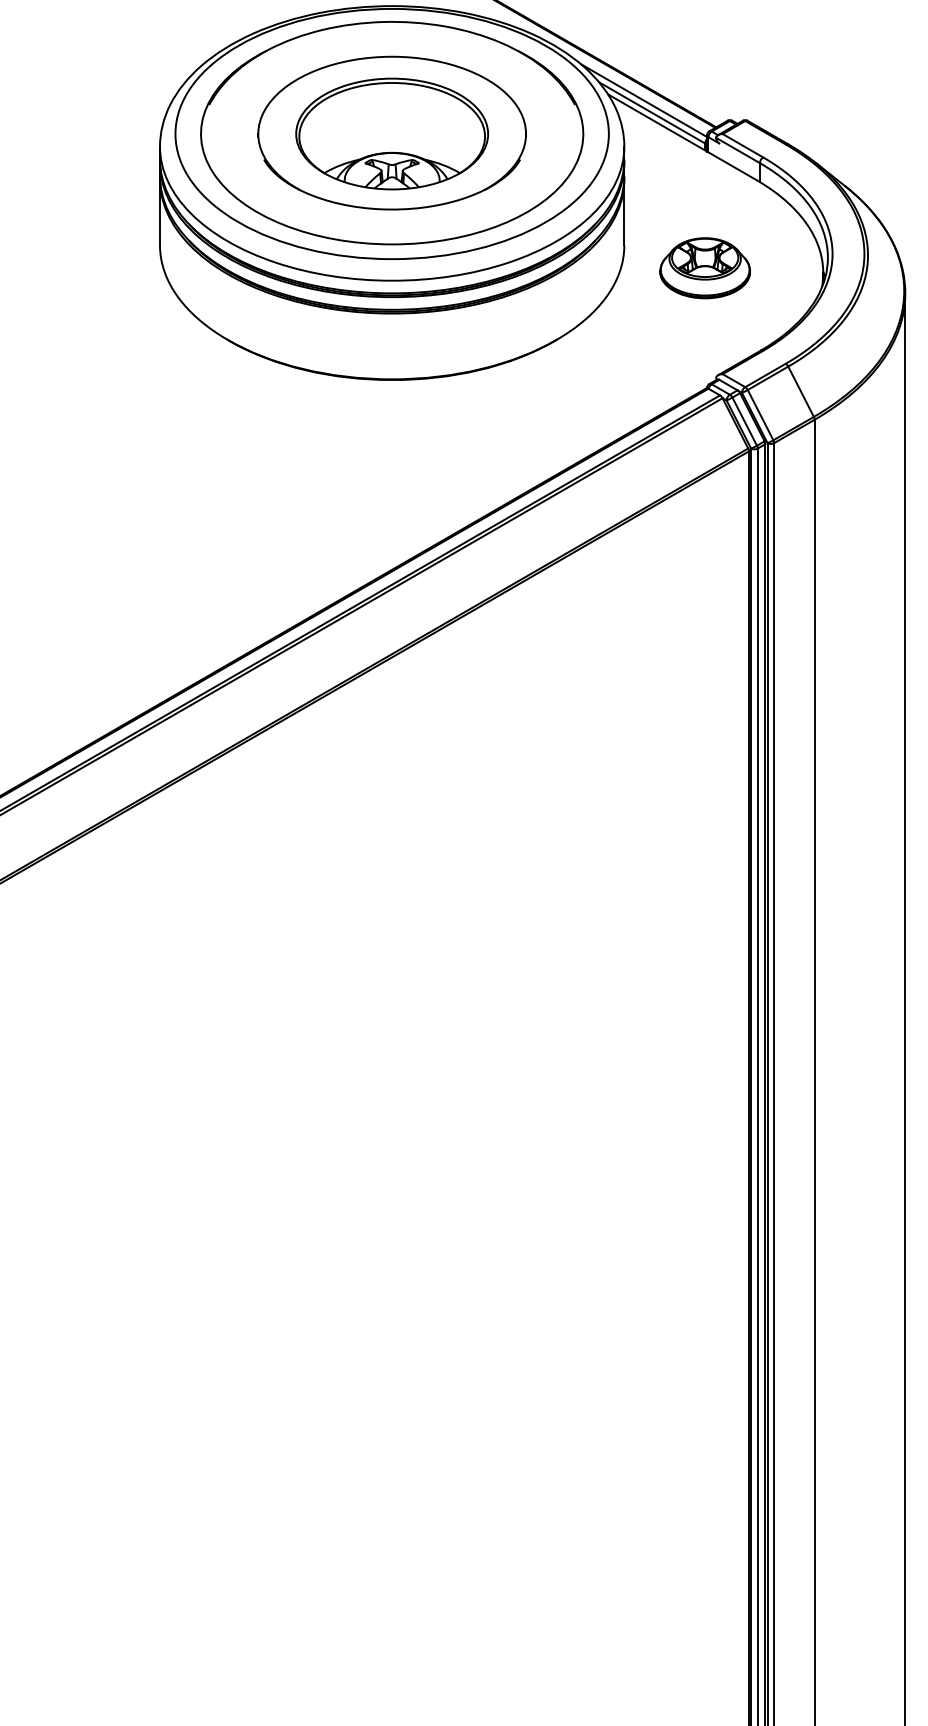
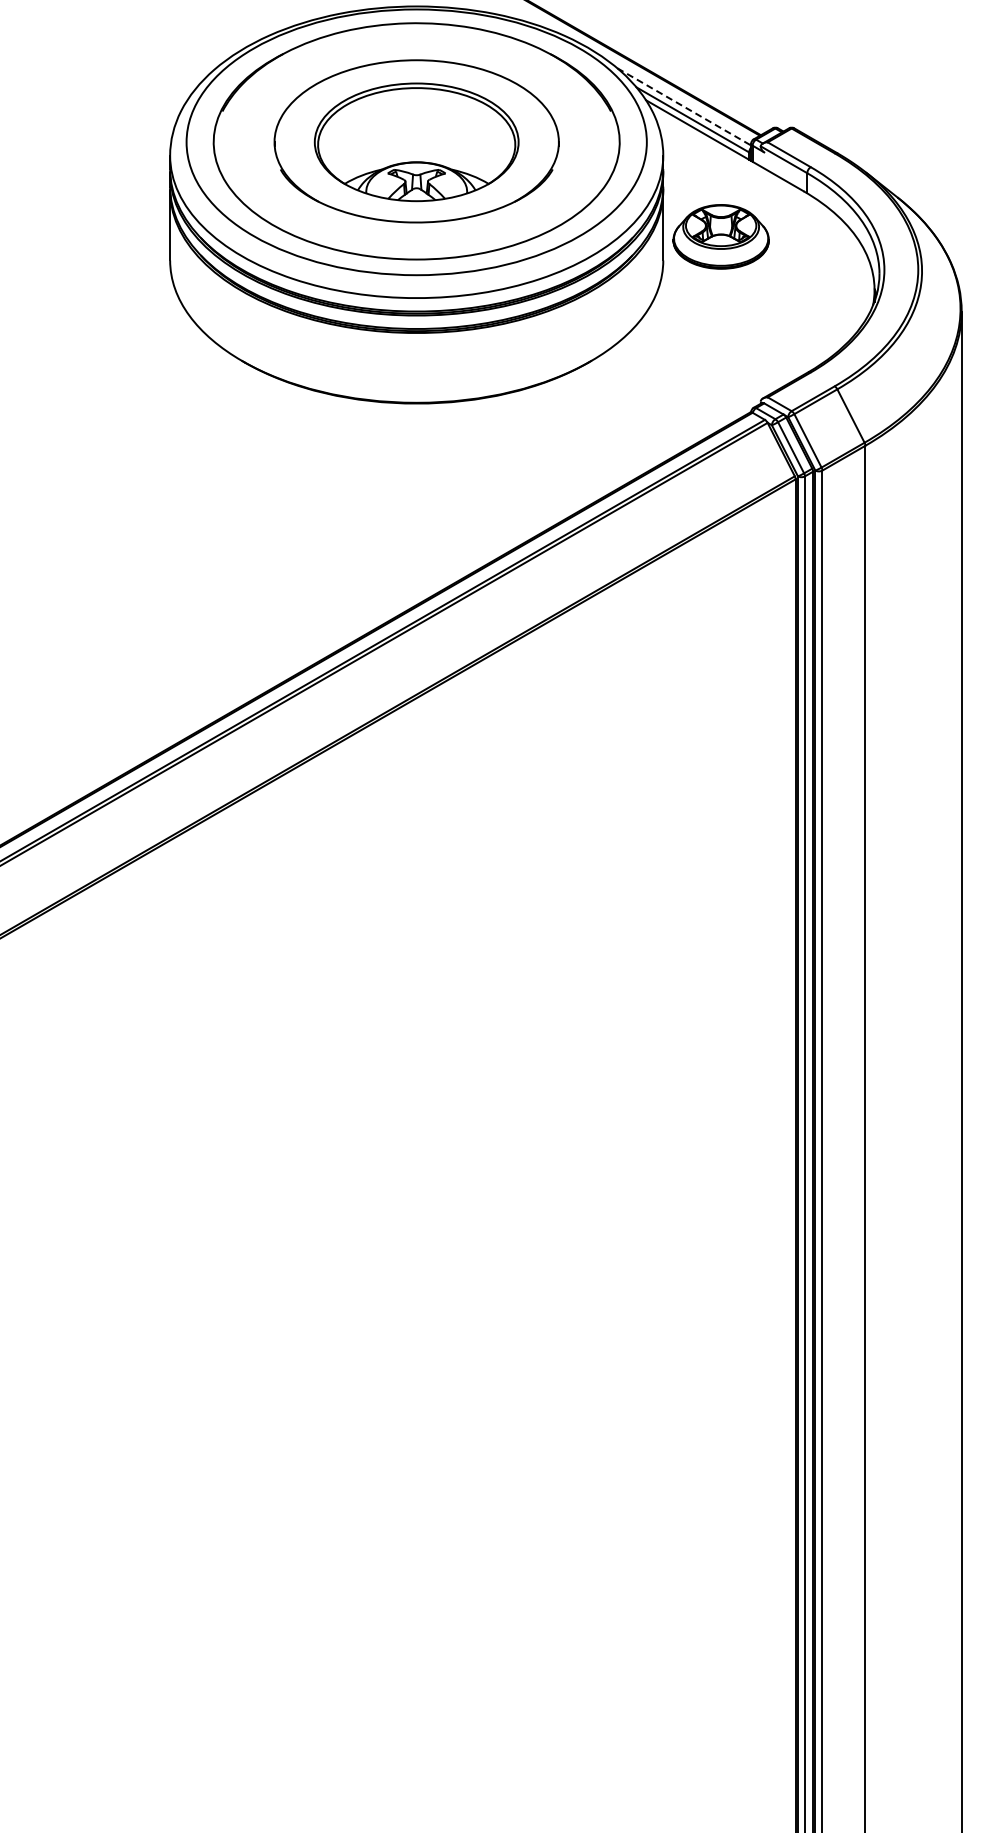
line: (644, 101) -> (684, 107), solid -> dashed
part: (704, 267) -> (720, 236), moved

